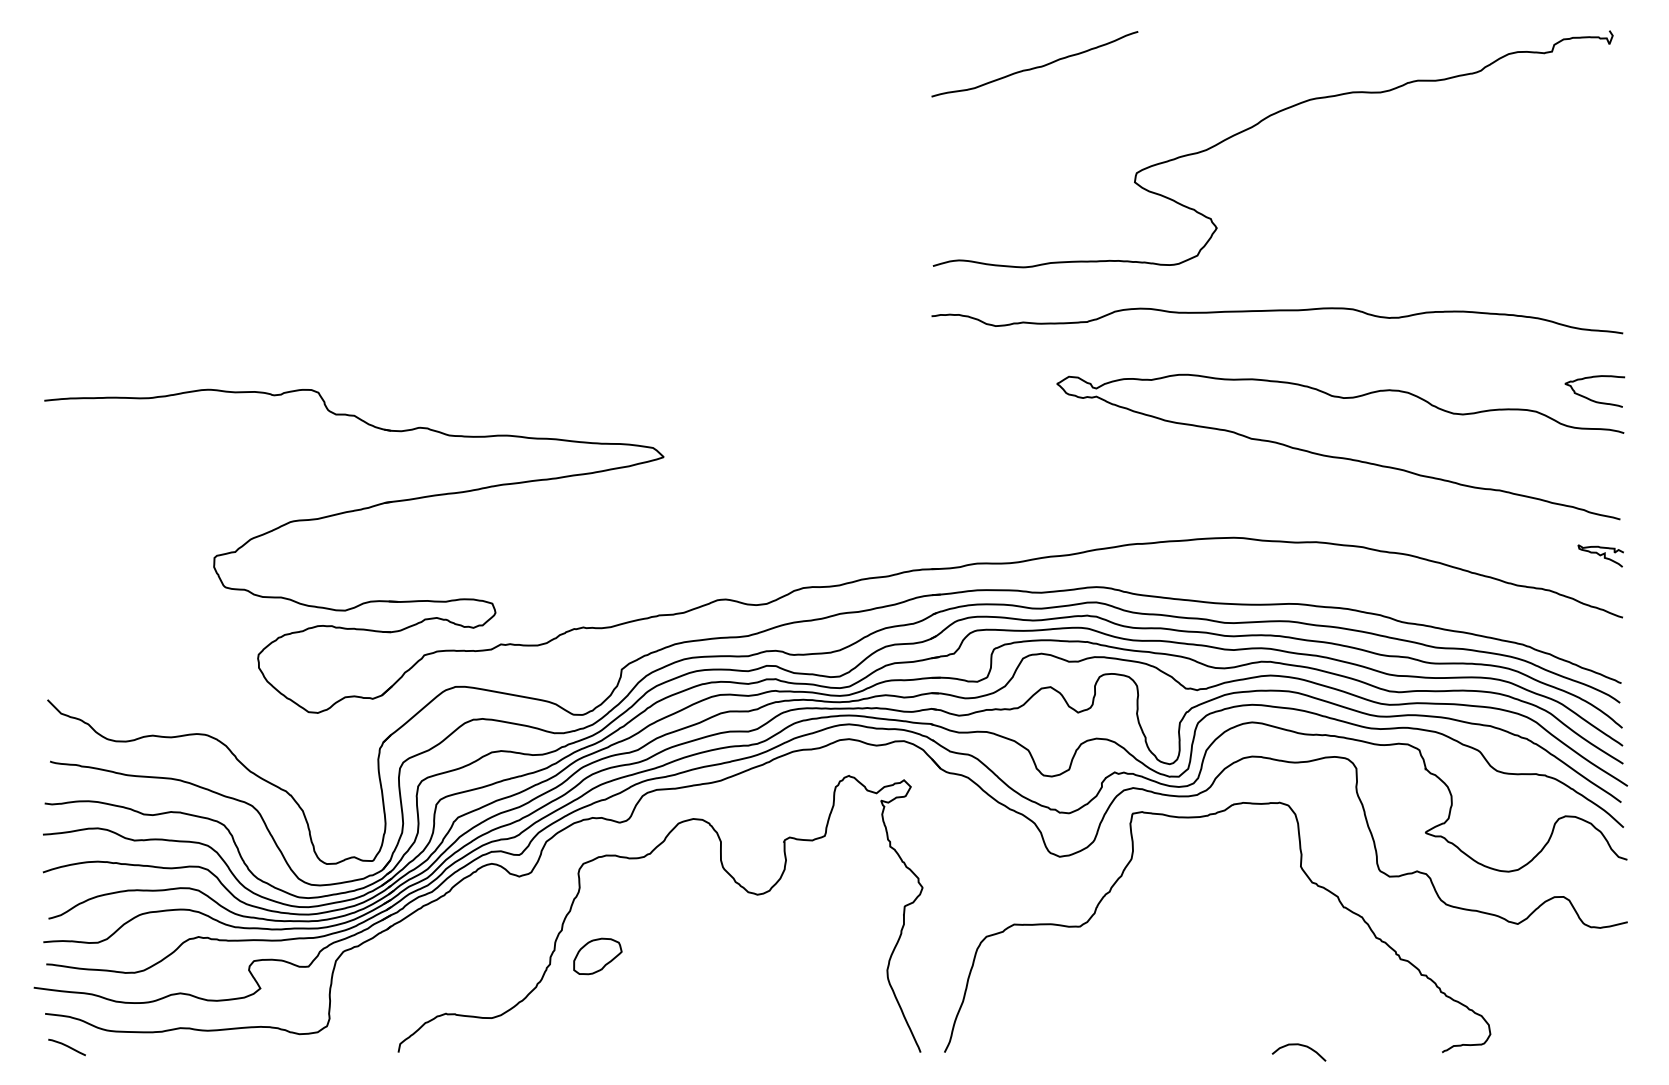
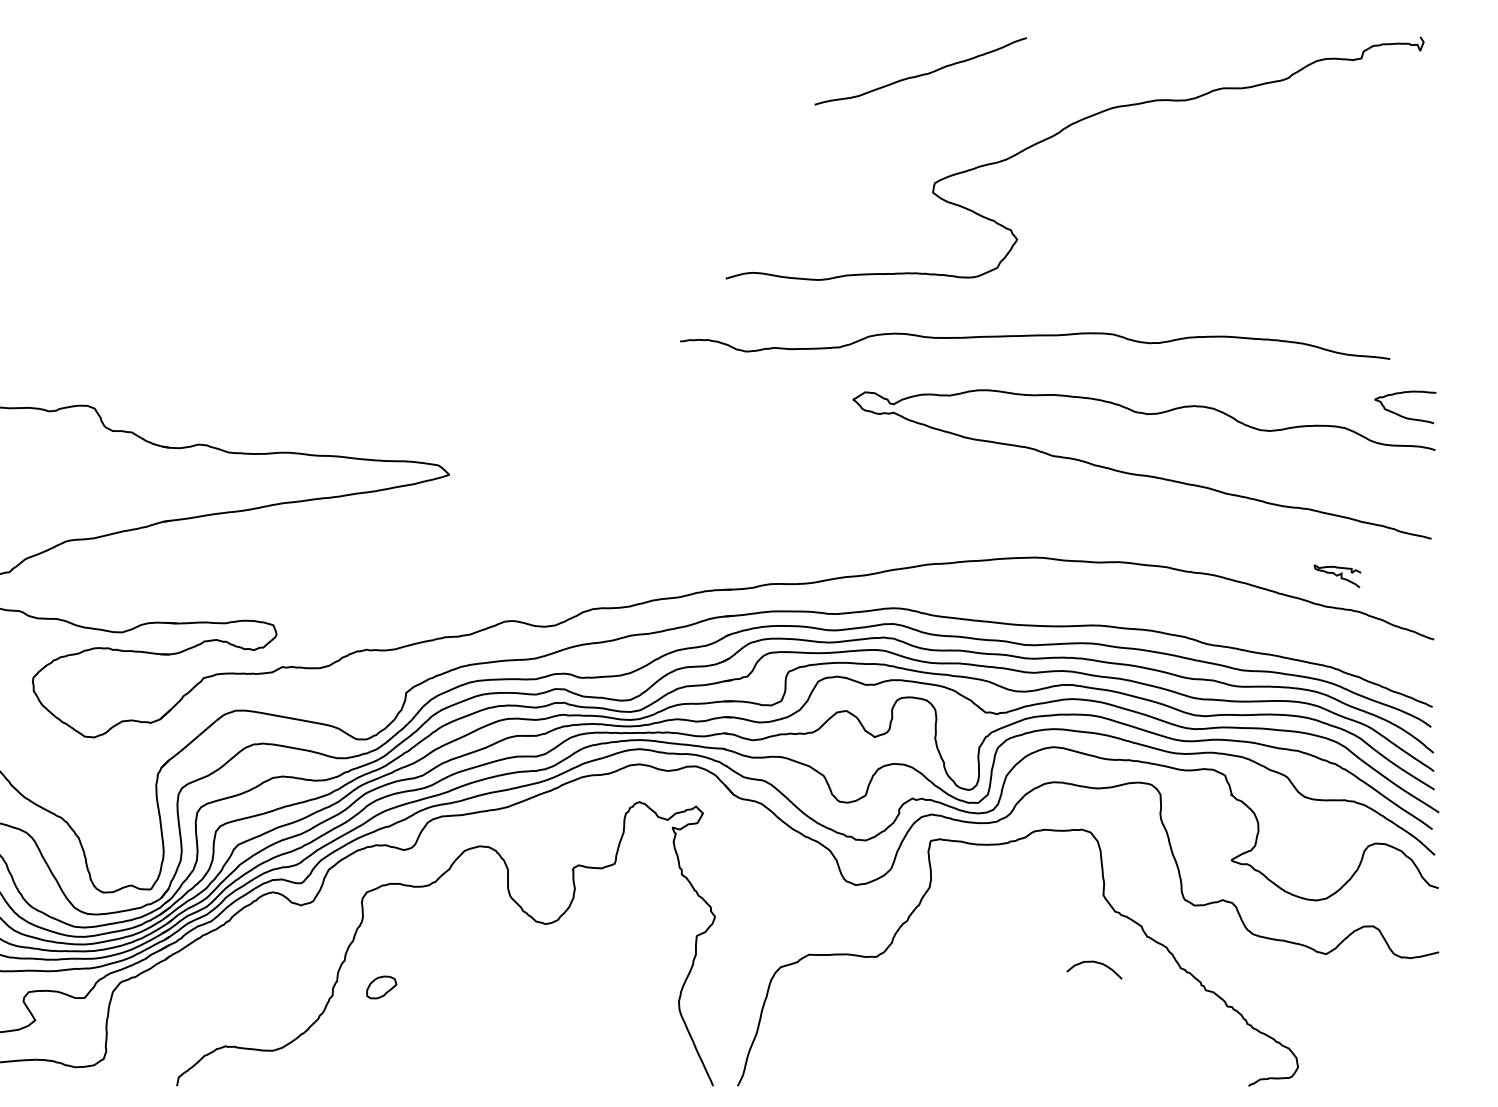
curve: (1036, 66) -> (922, 73), moved
curve: (1277, 311) -> (1035, 336), moved
curve: (1600, 555) -> (1337, 575), moved
part: (597, 956) -> (381, 987), size x0.6
curve: (1301, 1046) -> (1096, 963), moved

